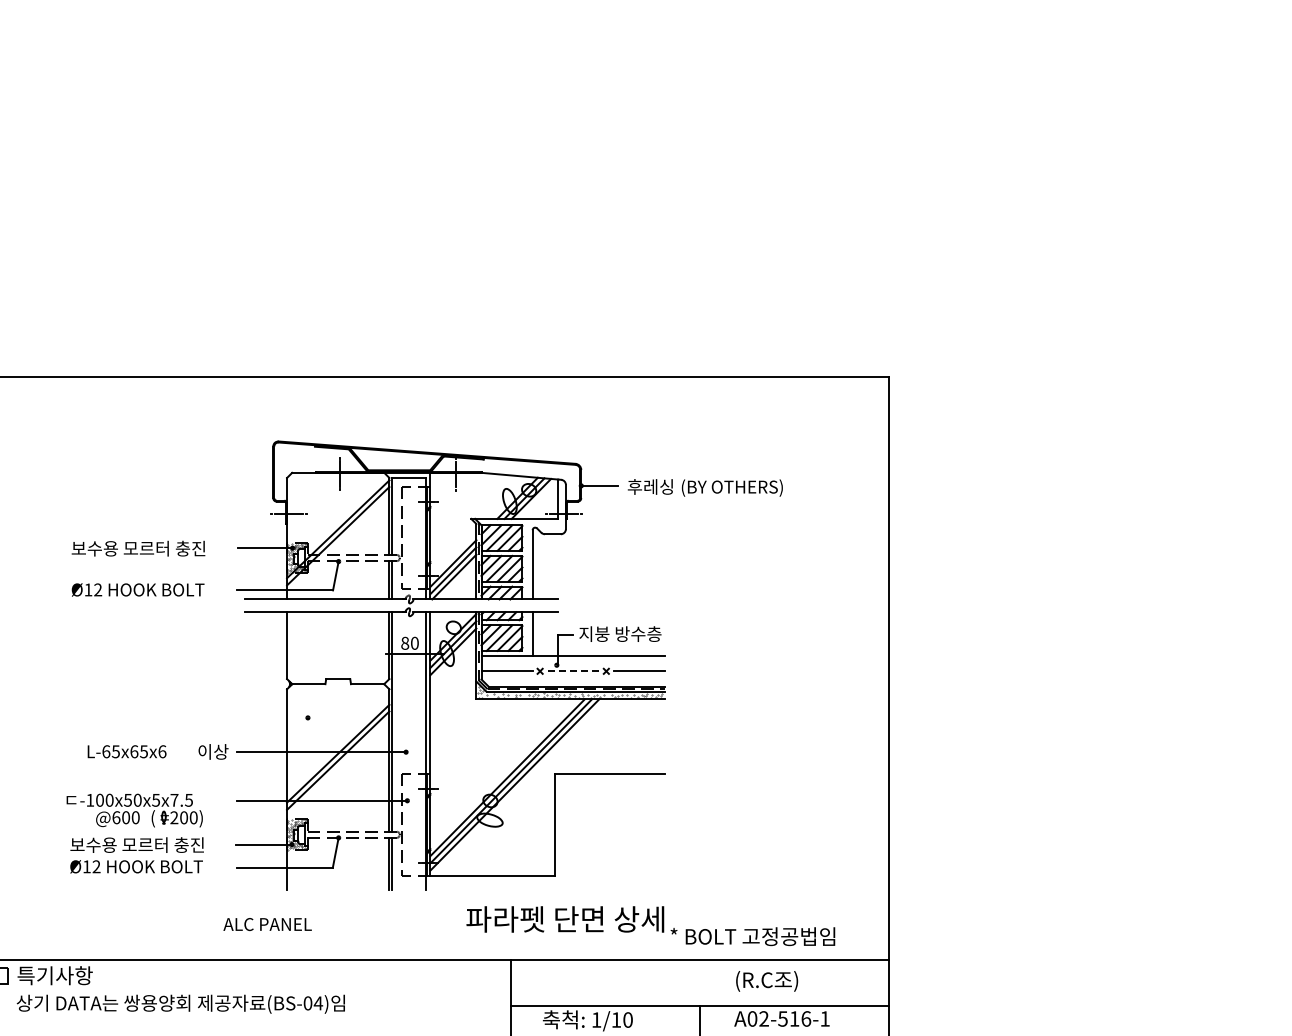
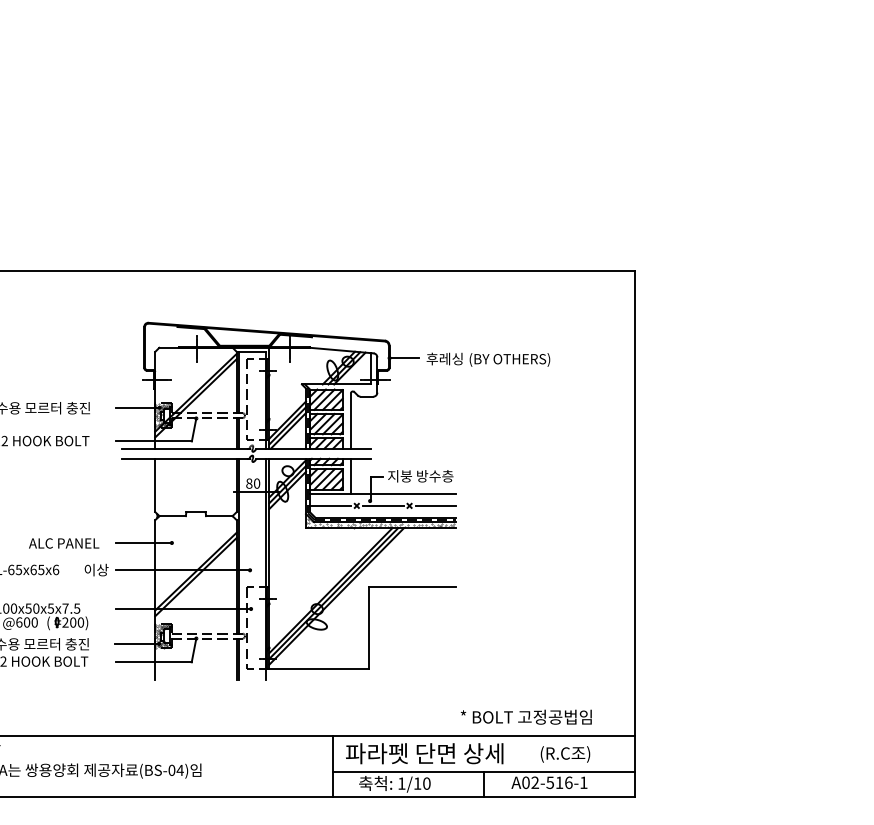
line: (573, 671) -> (383, 506), dashed -> solid
line: (272, 717) -> (143, 542), added
text: (565, 919) -> (424, 753), moved
text: (267, 924) -> (64, 543), moved
text: (767, 981) -> (565, 754), moved

